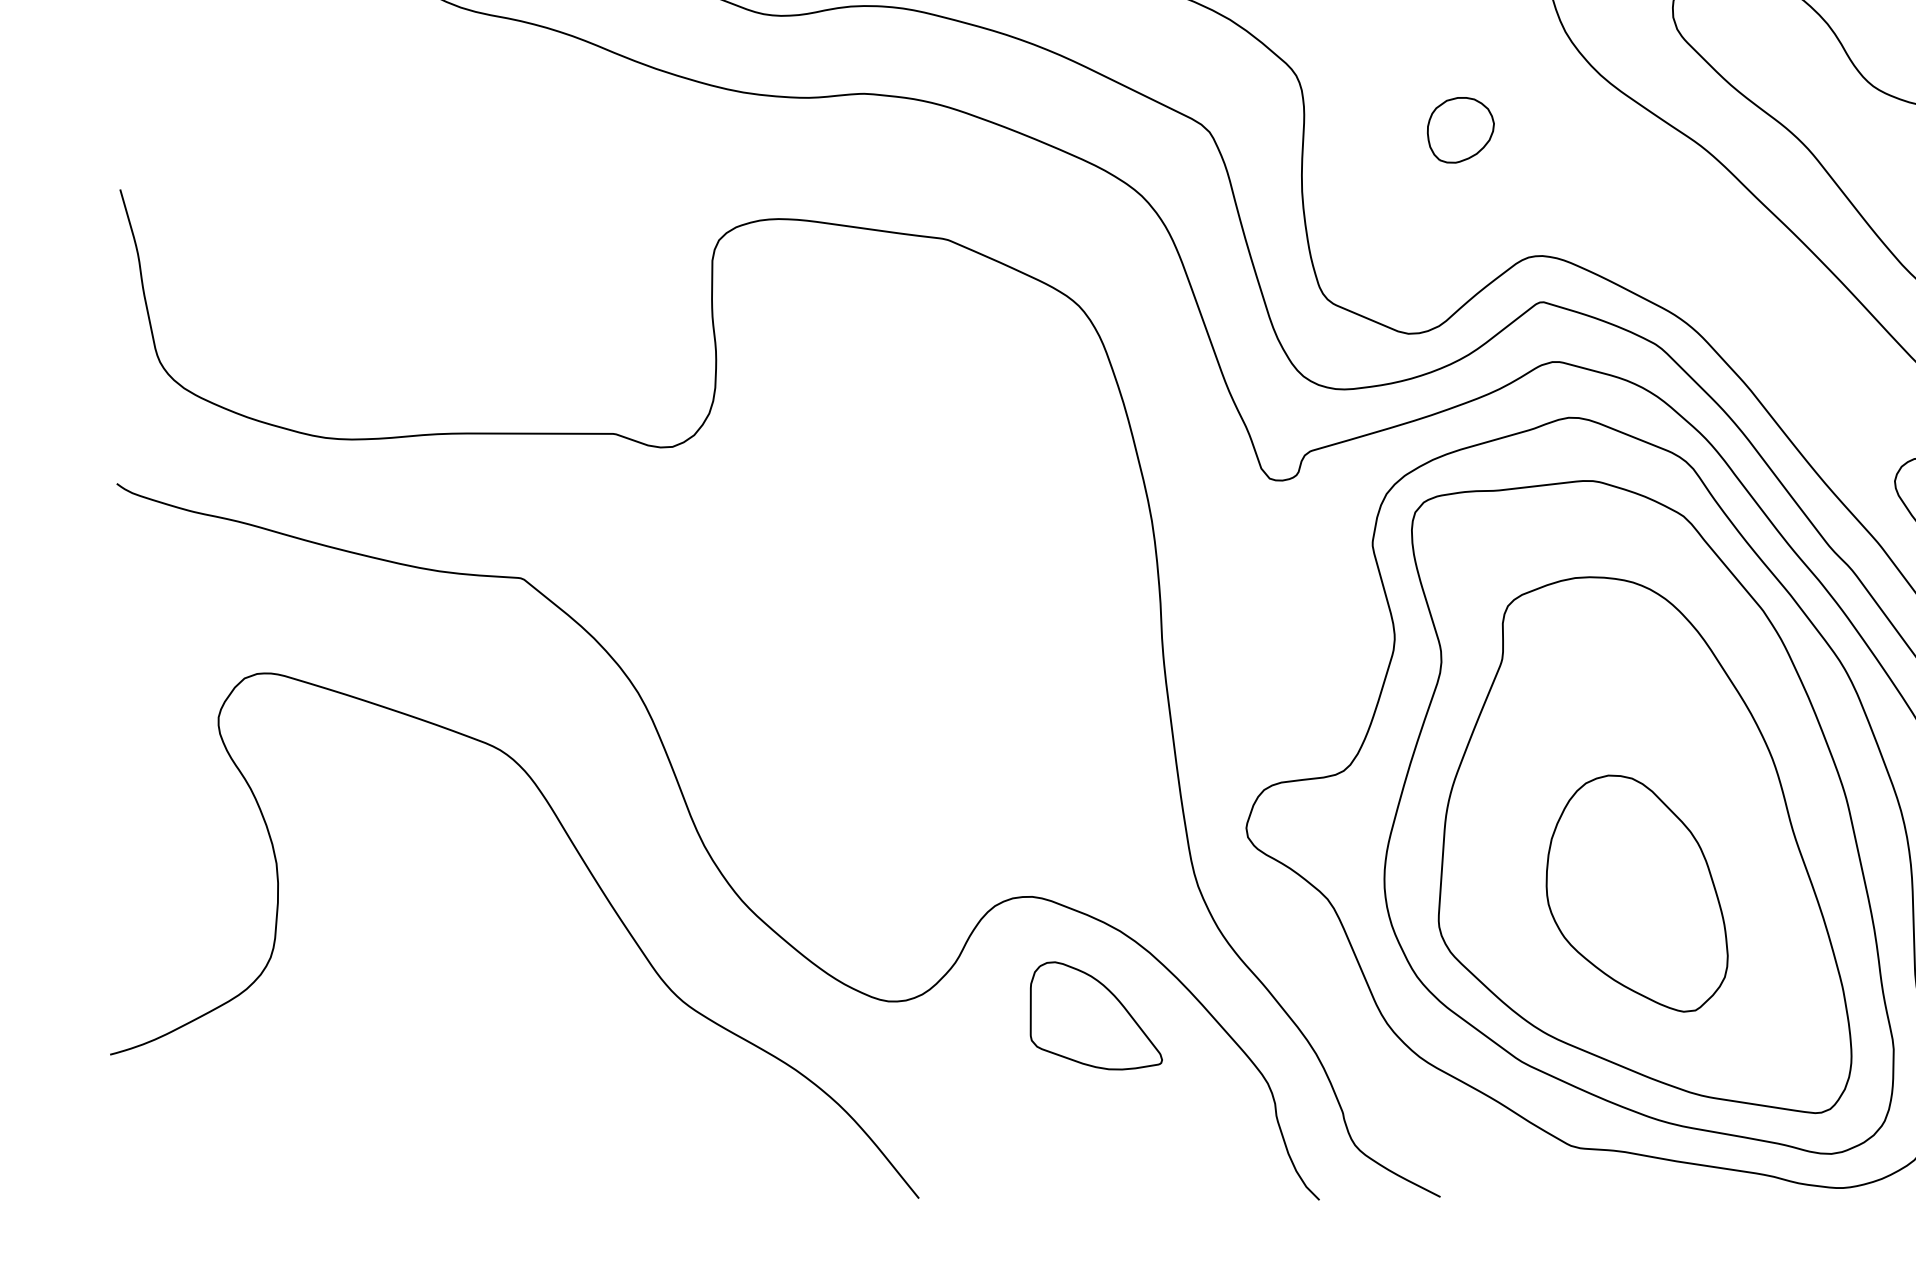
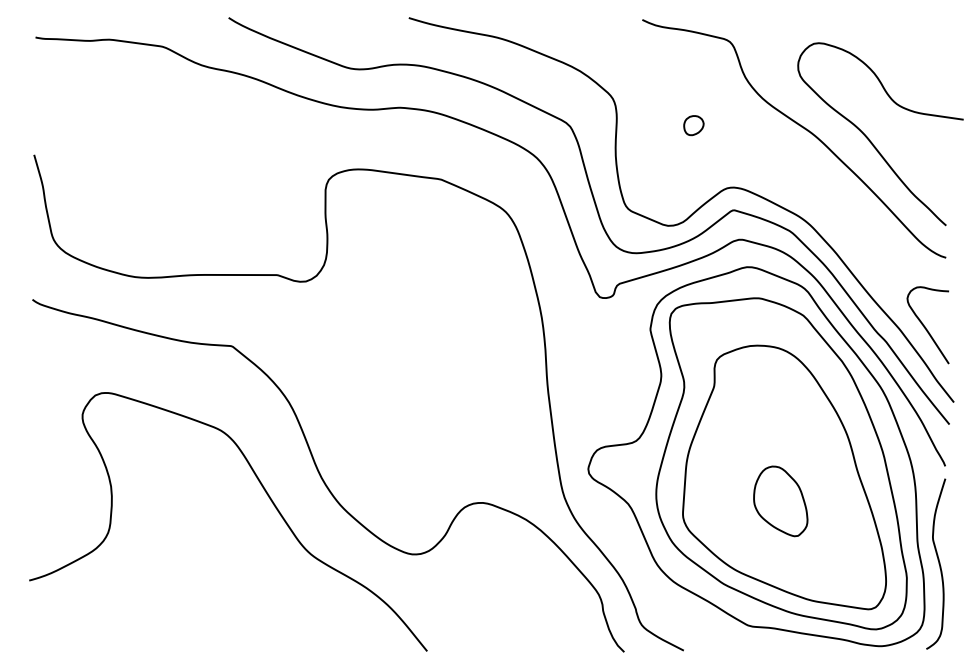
part: (1460, 129) -> (693, 125), size x0.6
part: (1636, 893) -> (780, 501), size x0.6
part: (1096, 1015) -> (514, 561), removed

